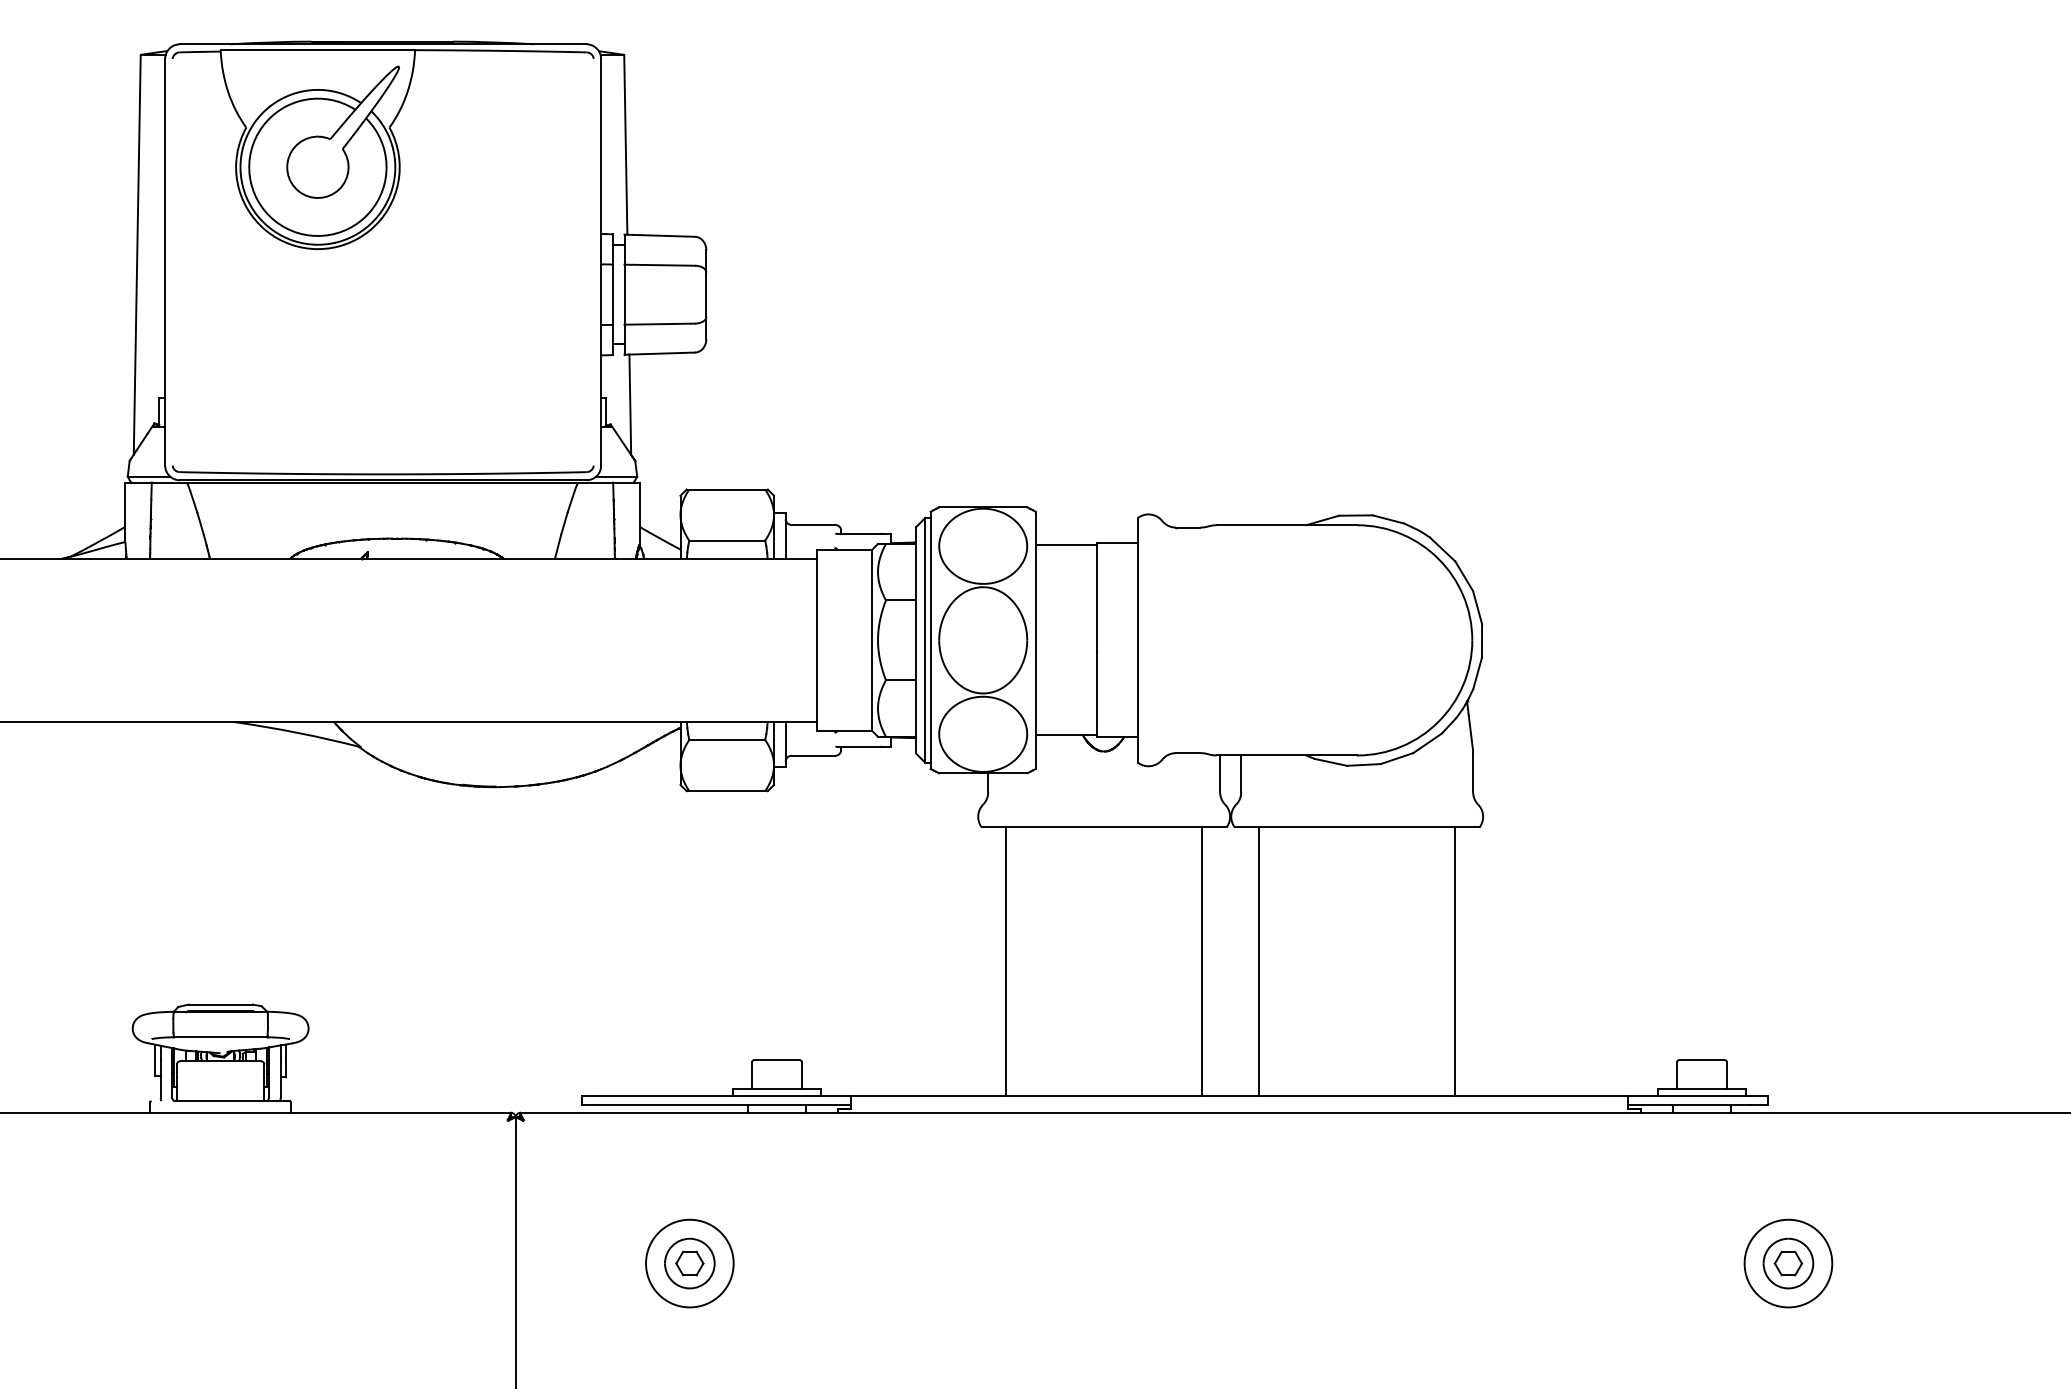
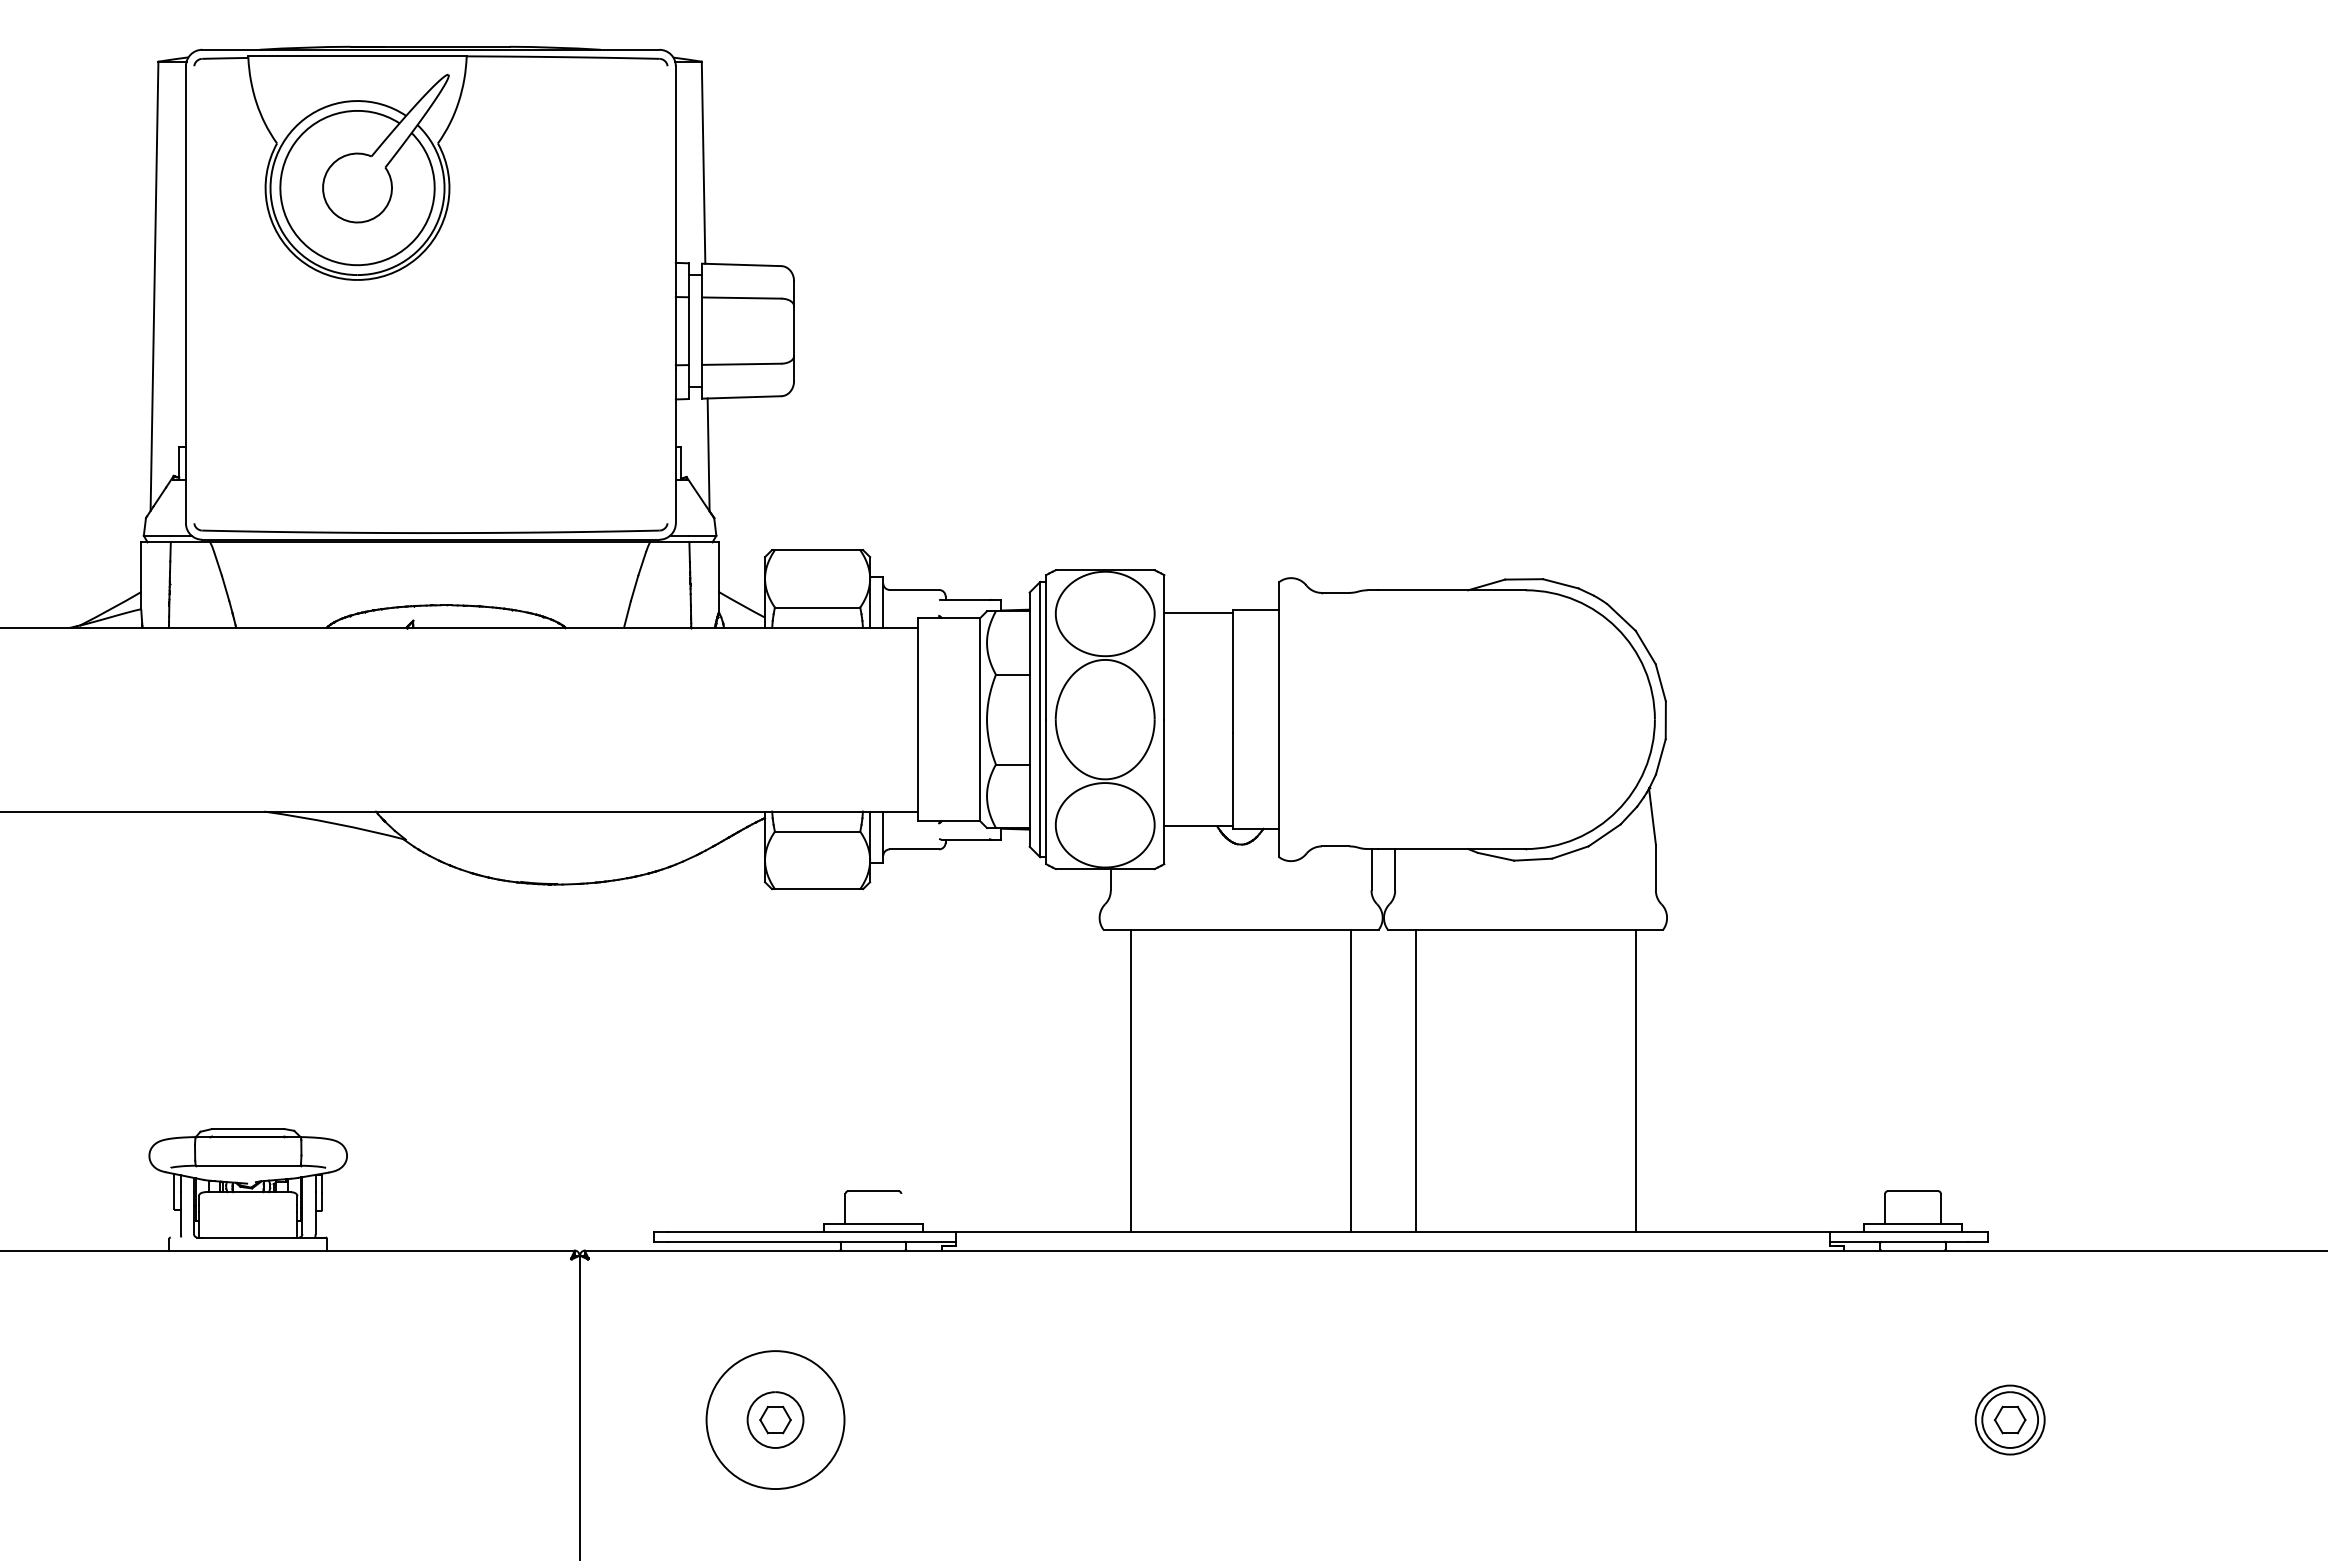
line: (801, 1075) -> (901, 1208), removed
circle: (689, 1263) -> (775, 1419), size x1.4
circle: (1787, 1263) -> (2009, 1419), size x0.7

